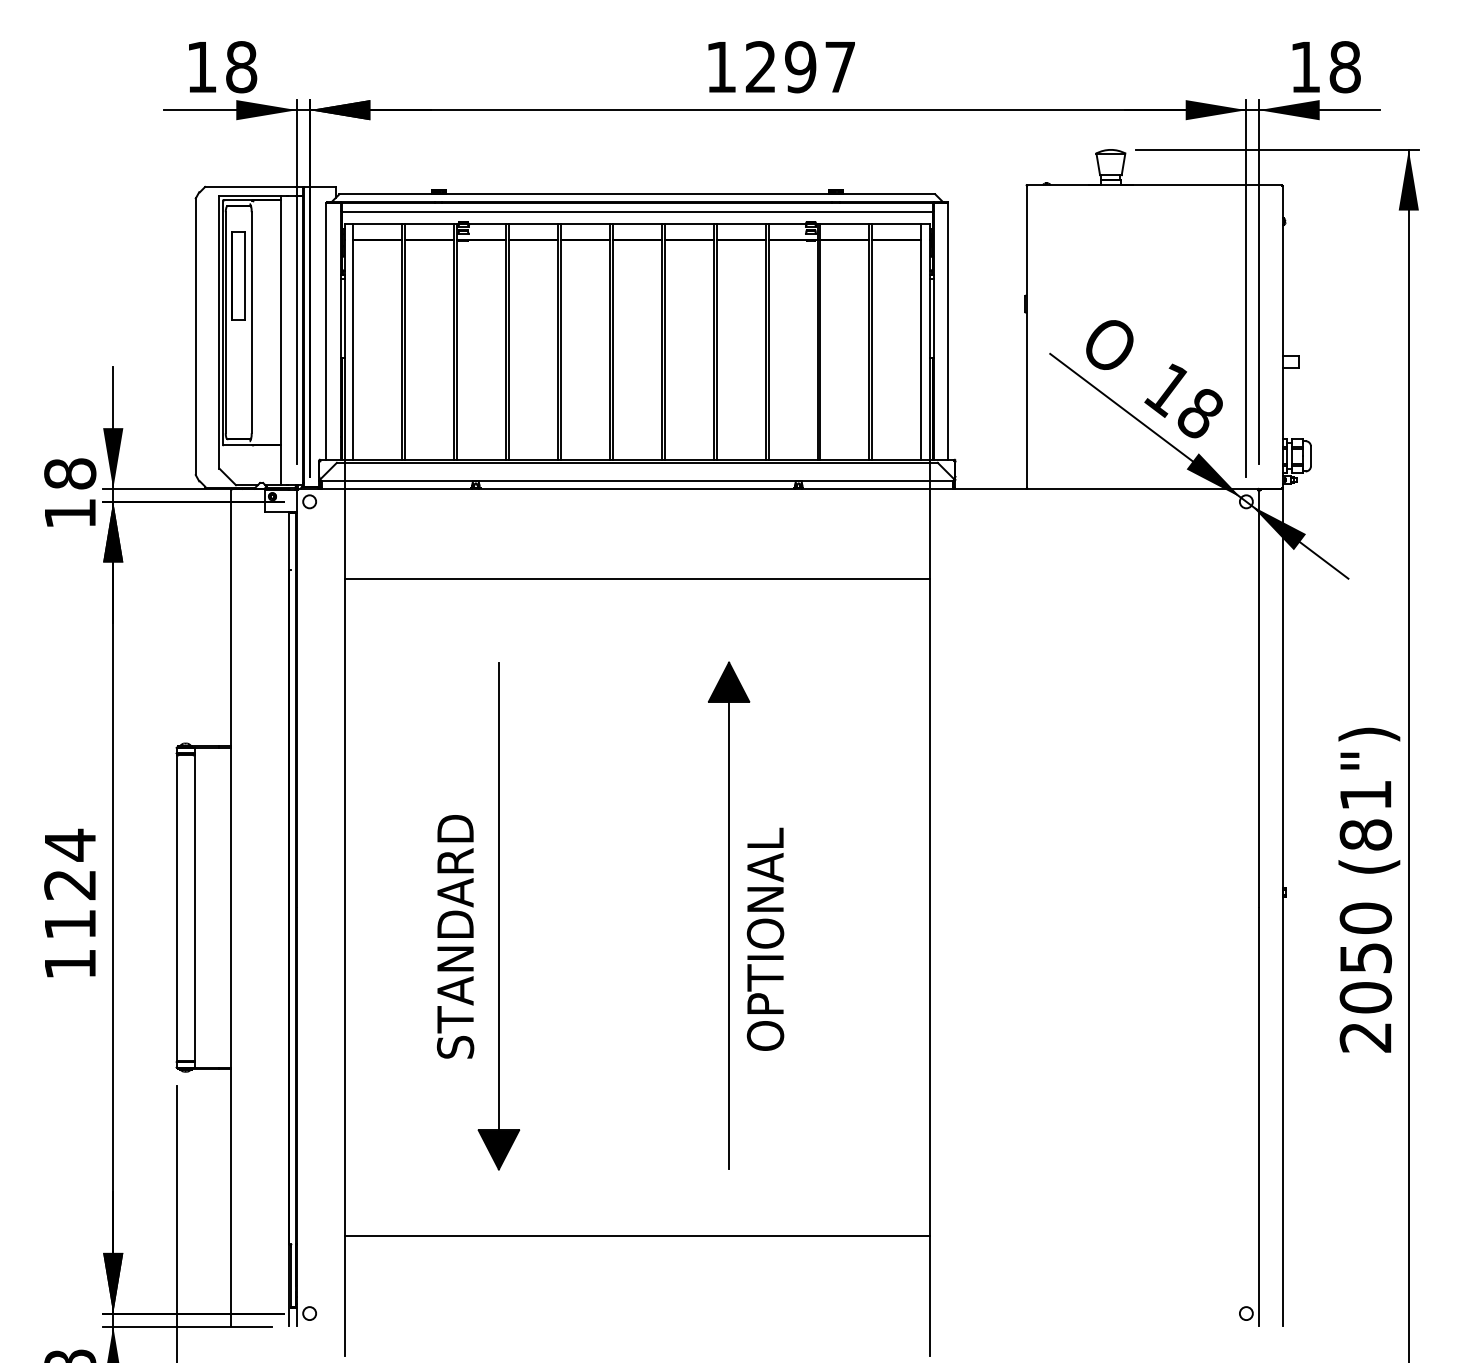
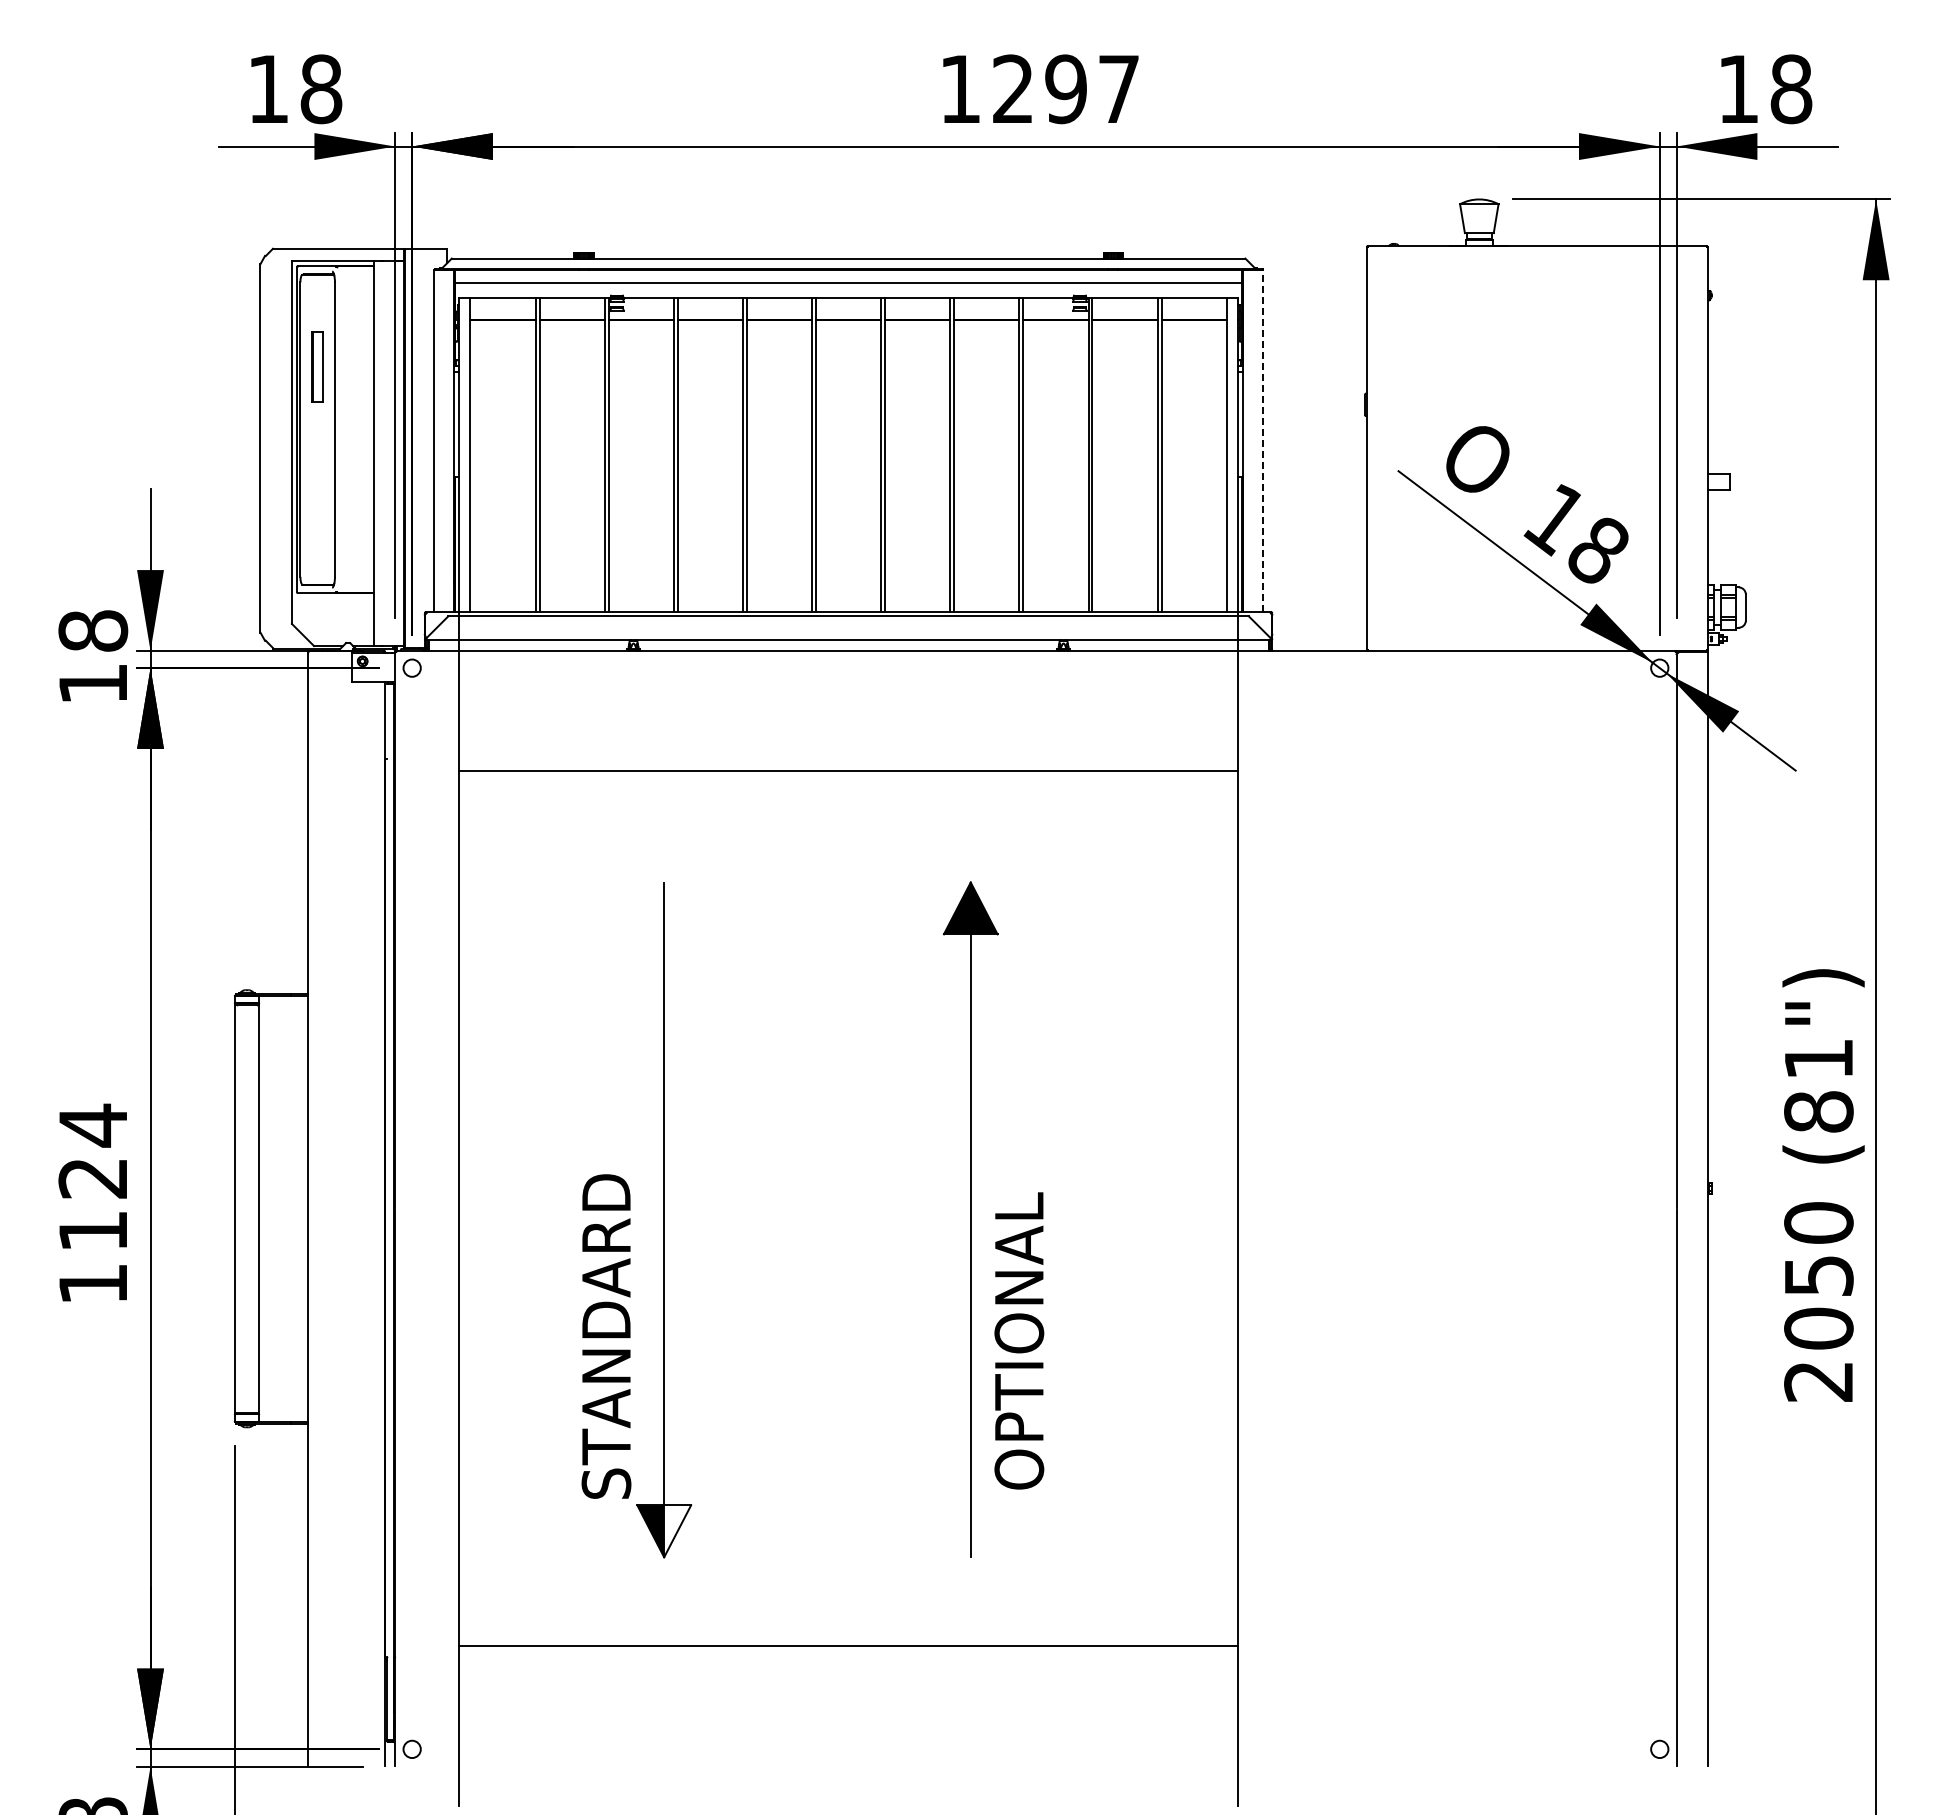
part: (238, 275) -> (317, 366), size x0.6
line: (948, 331) -> (1262, 441), solid -> dashed
text: (455, 936) -> (606, 1336), moved
text: (765, 939) -> (1019, 1340), moved
fill: (508, 1149) -> (677, 1531), removed

